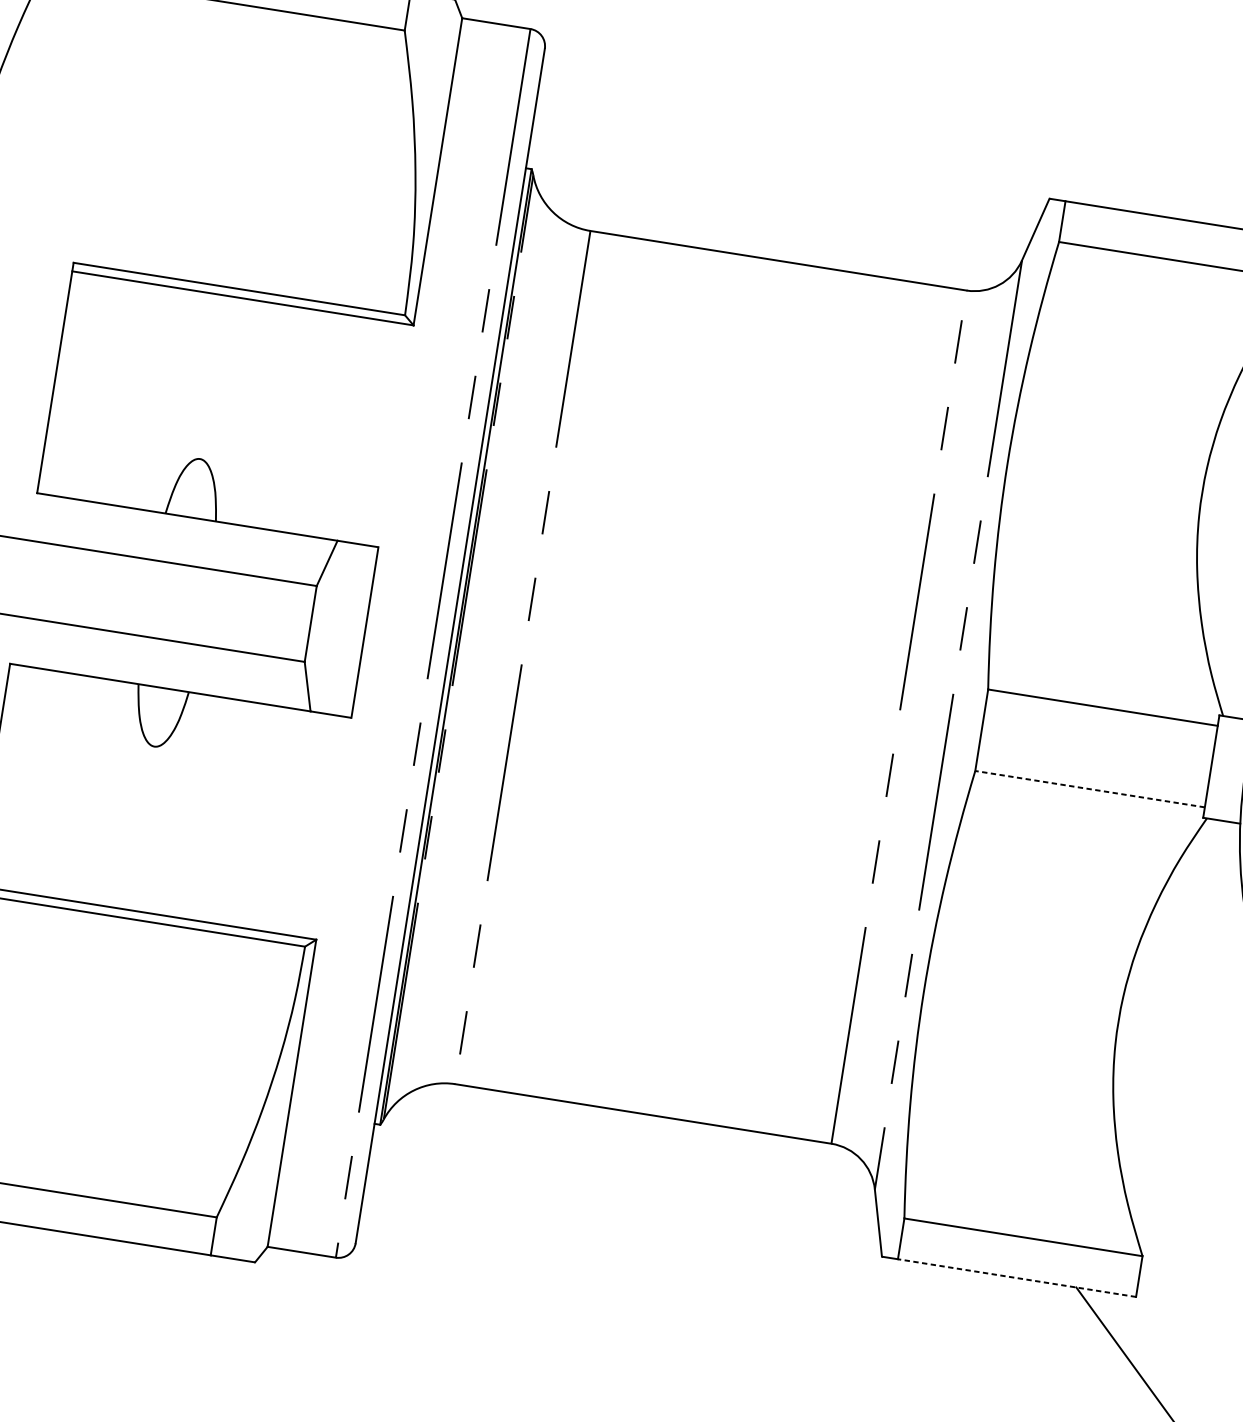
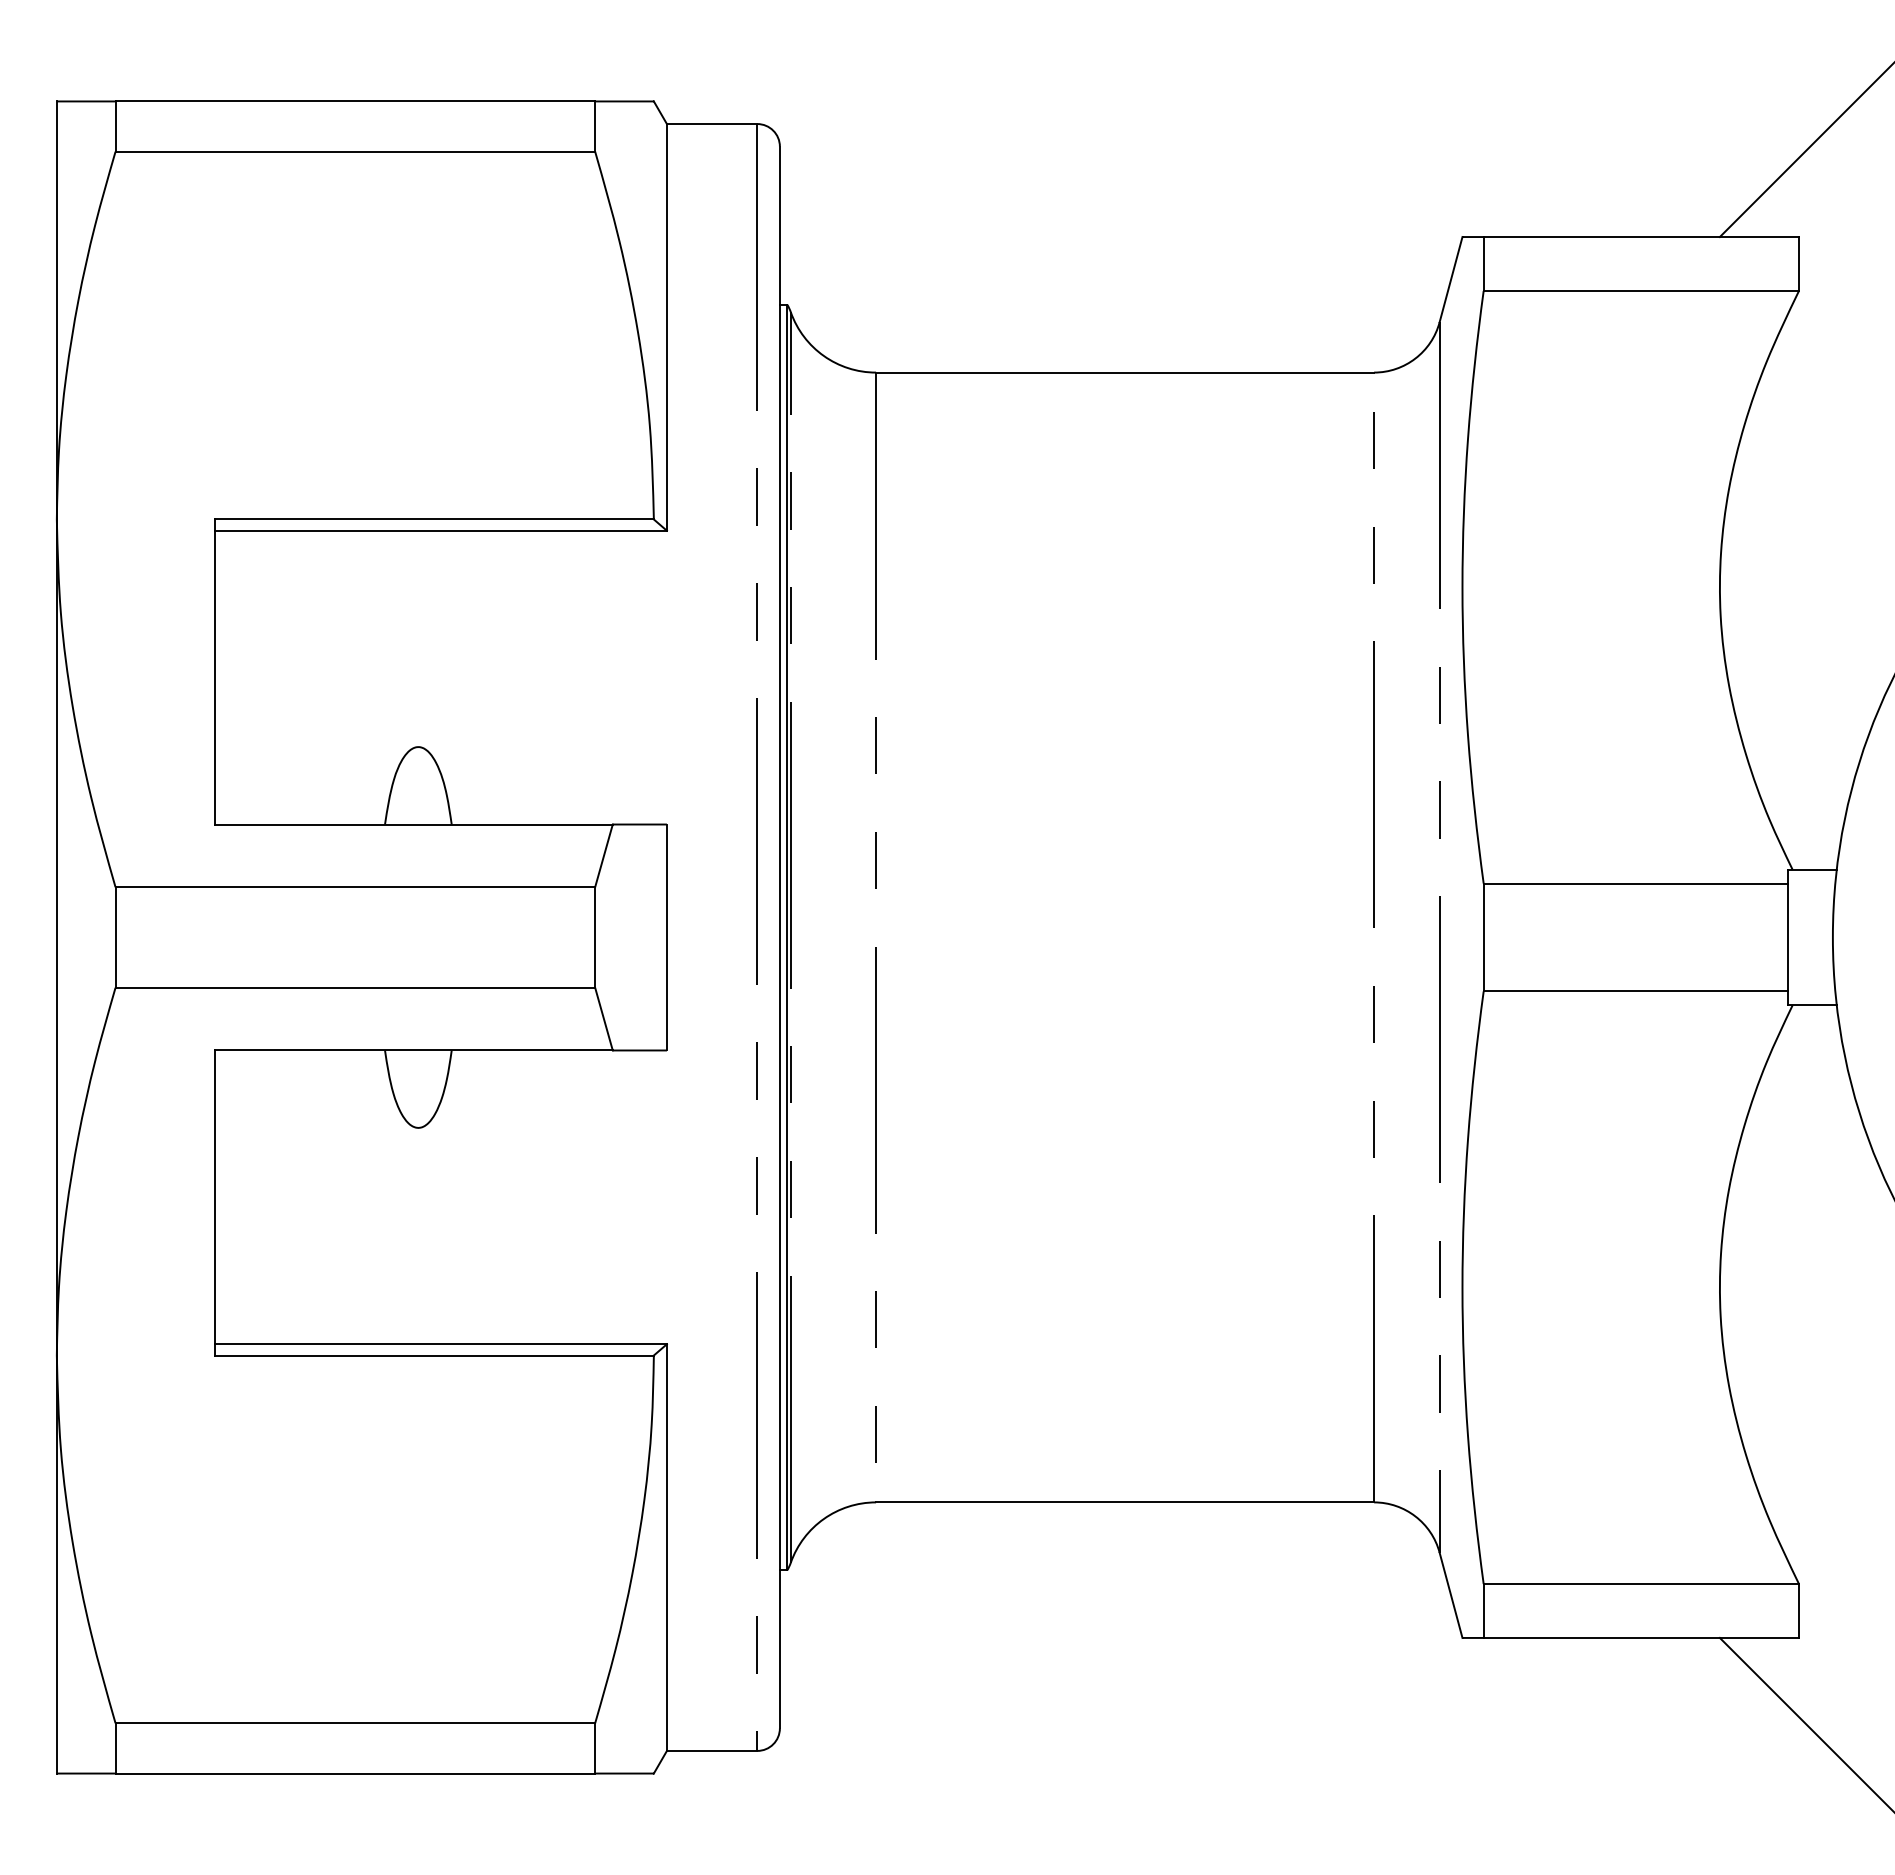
line: (1089, 789) -> (1635, 991), dashed -> solid
line: (1017, 1277) -> (1641, 1637), dashed -> solid

